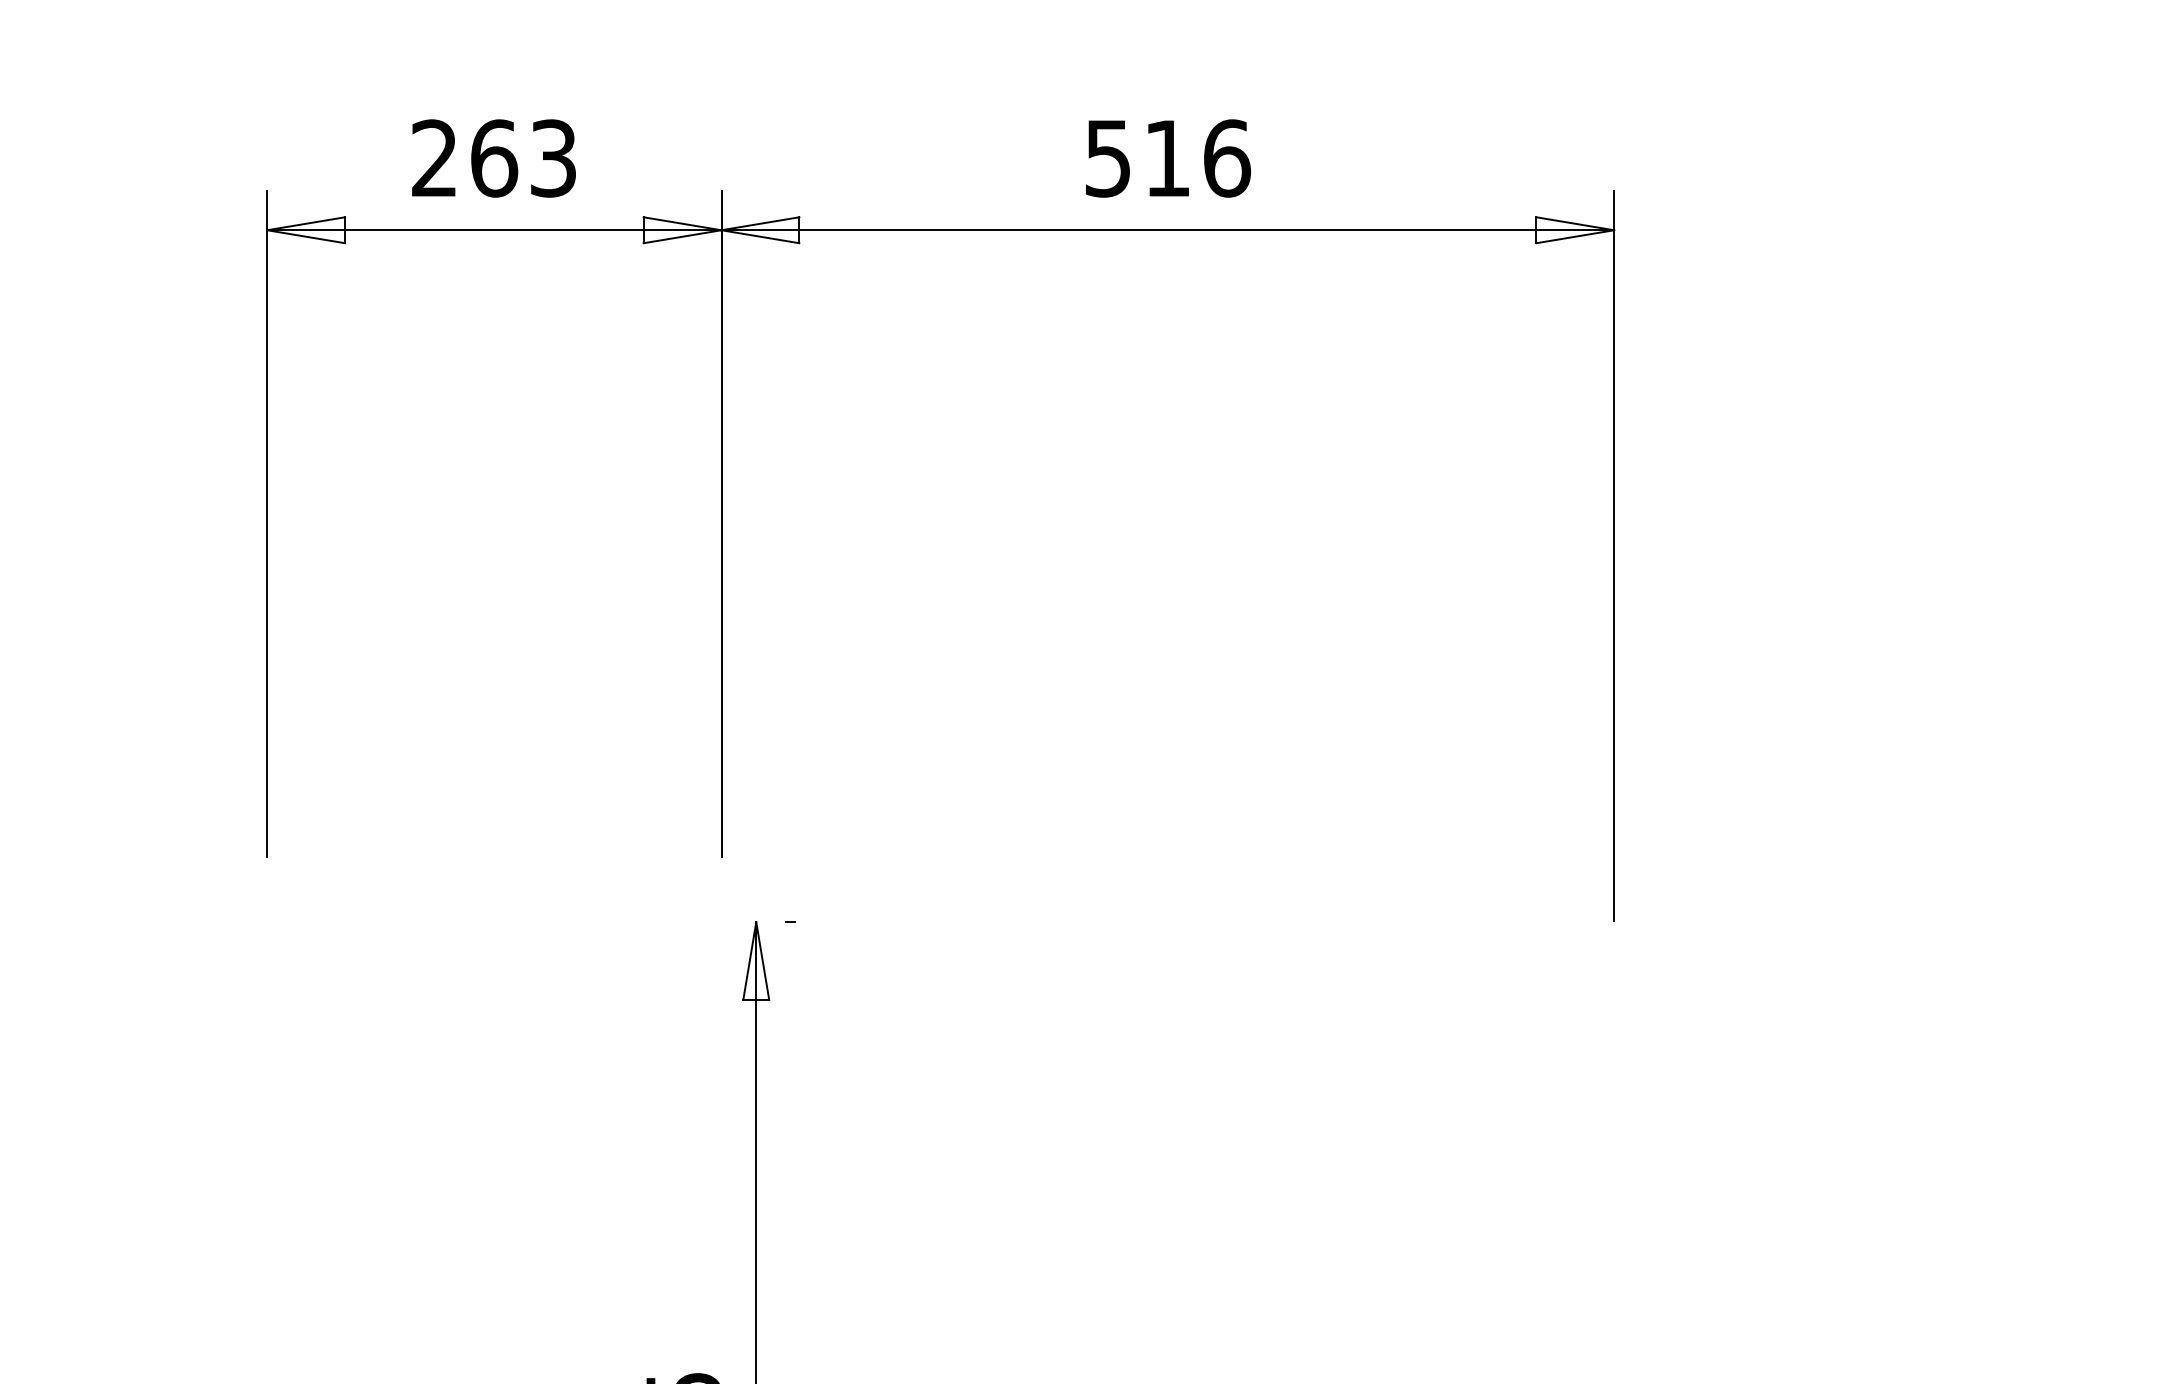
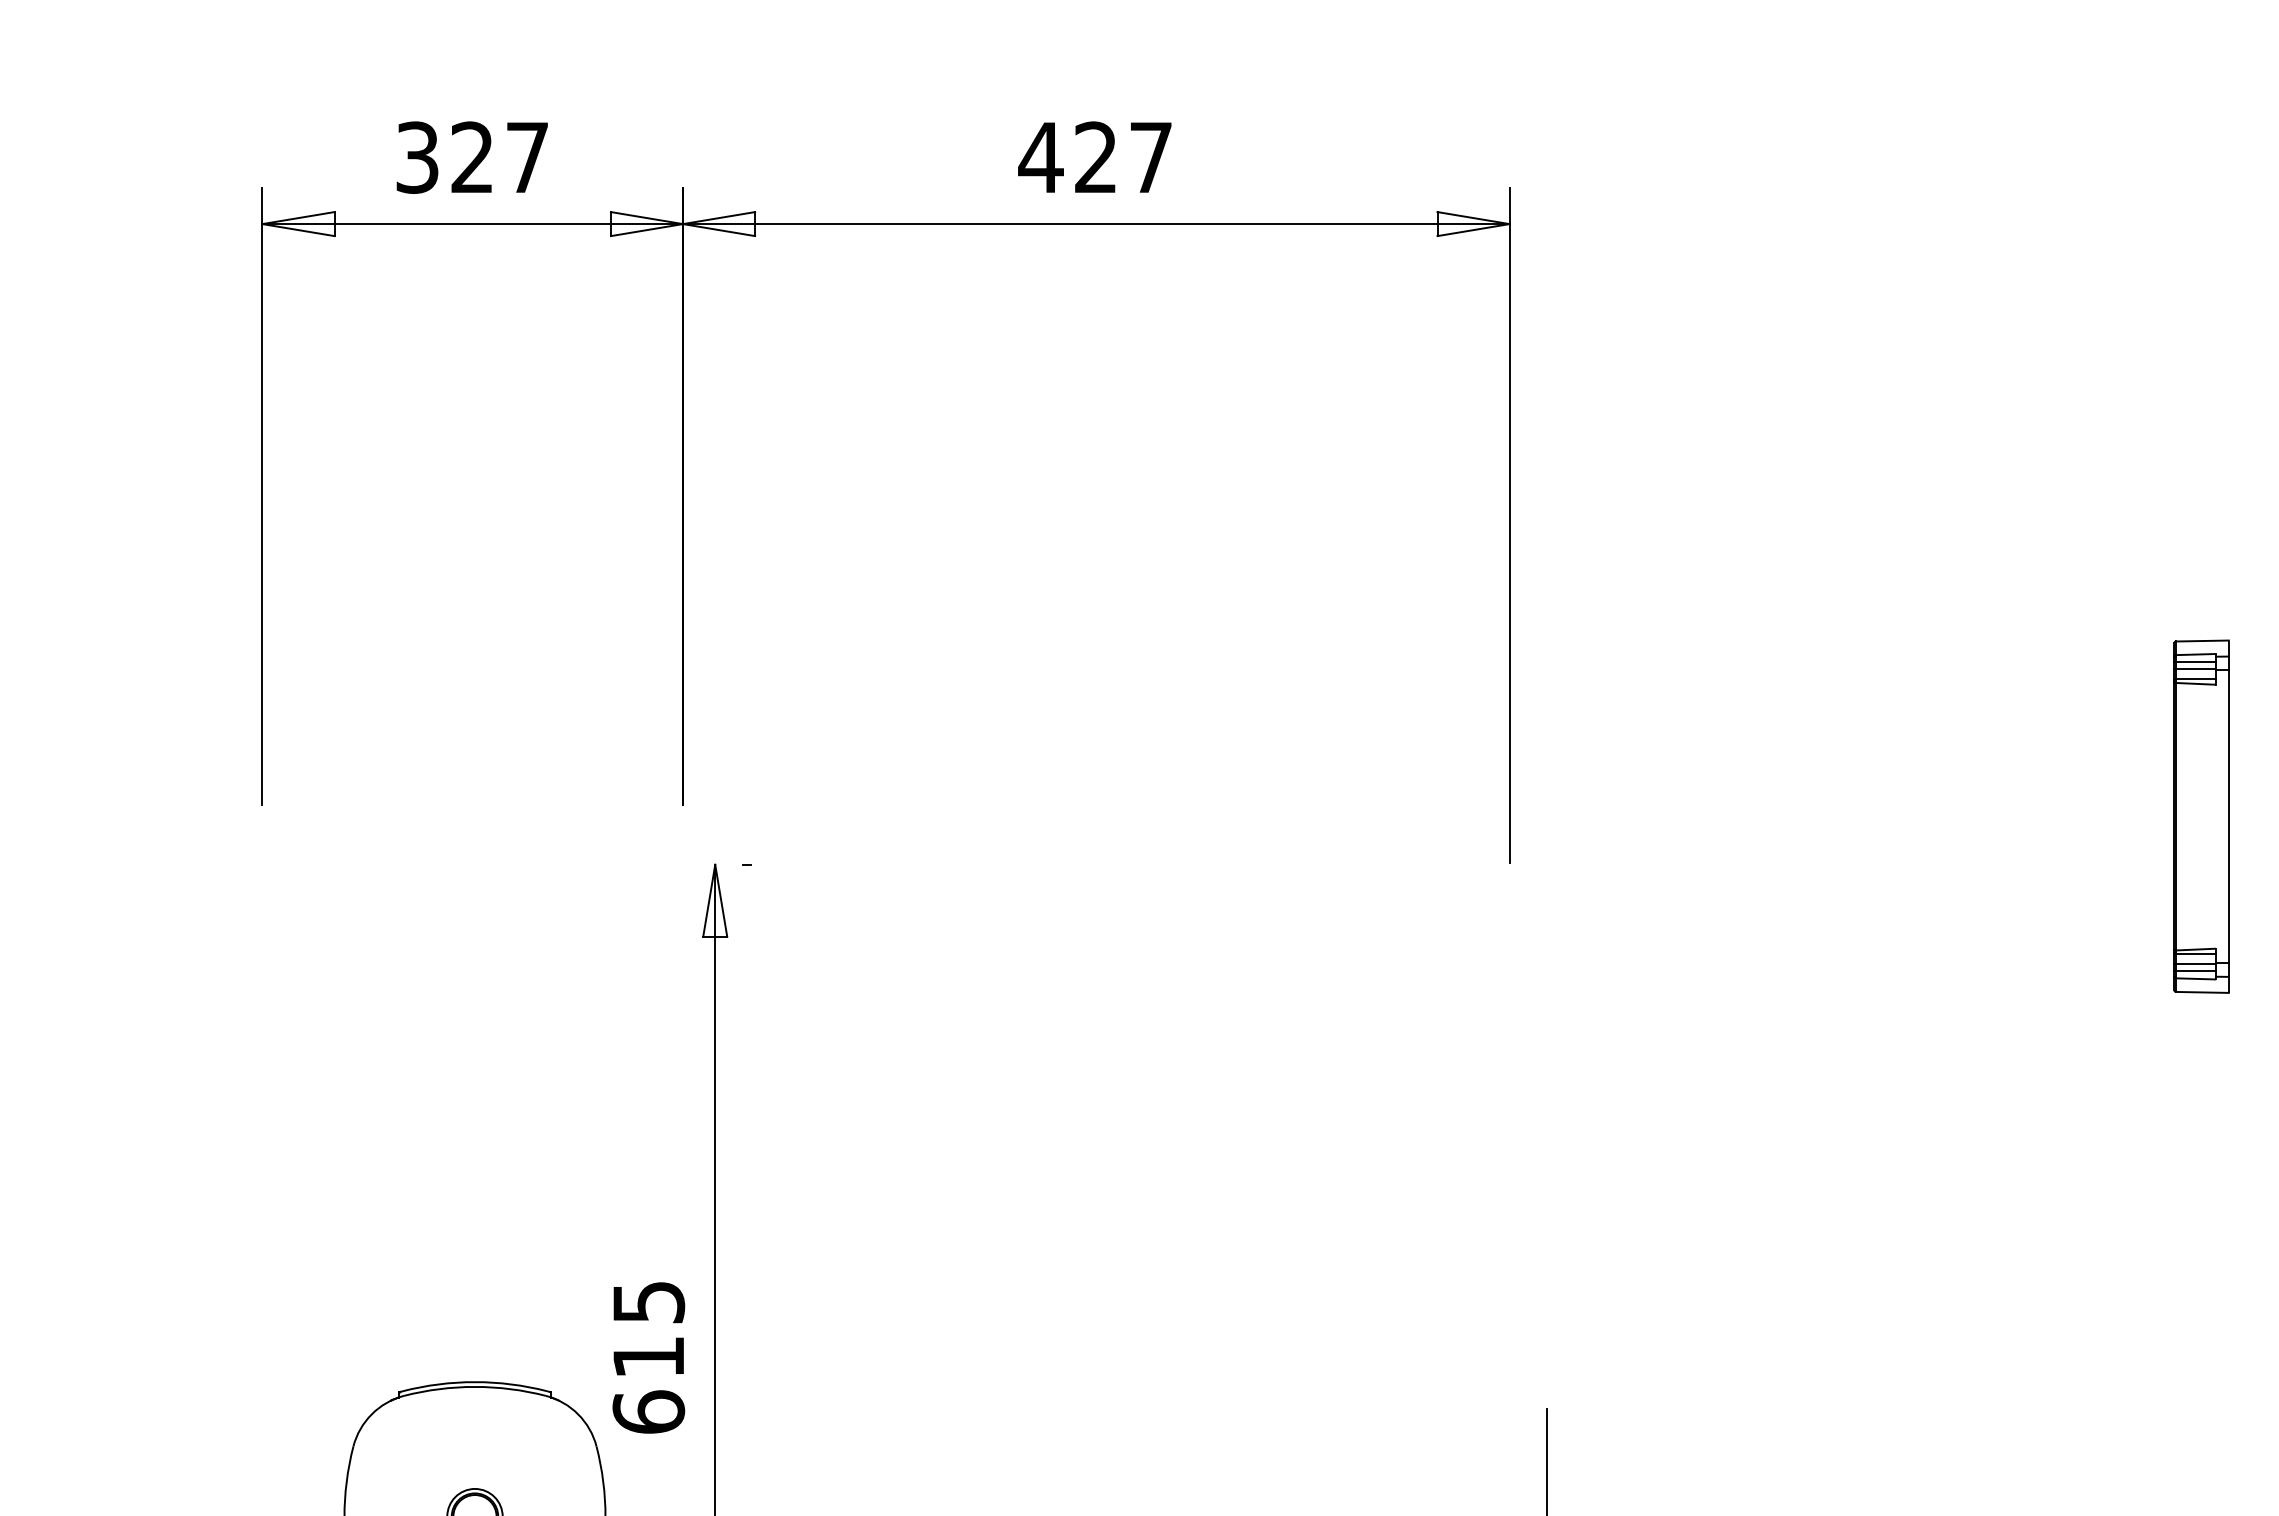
text: (494, 158) -> (472, 157), 263 -> 327
text: (1166, 158) -> (1095, 157), 516 -> 427

